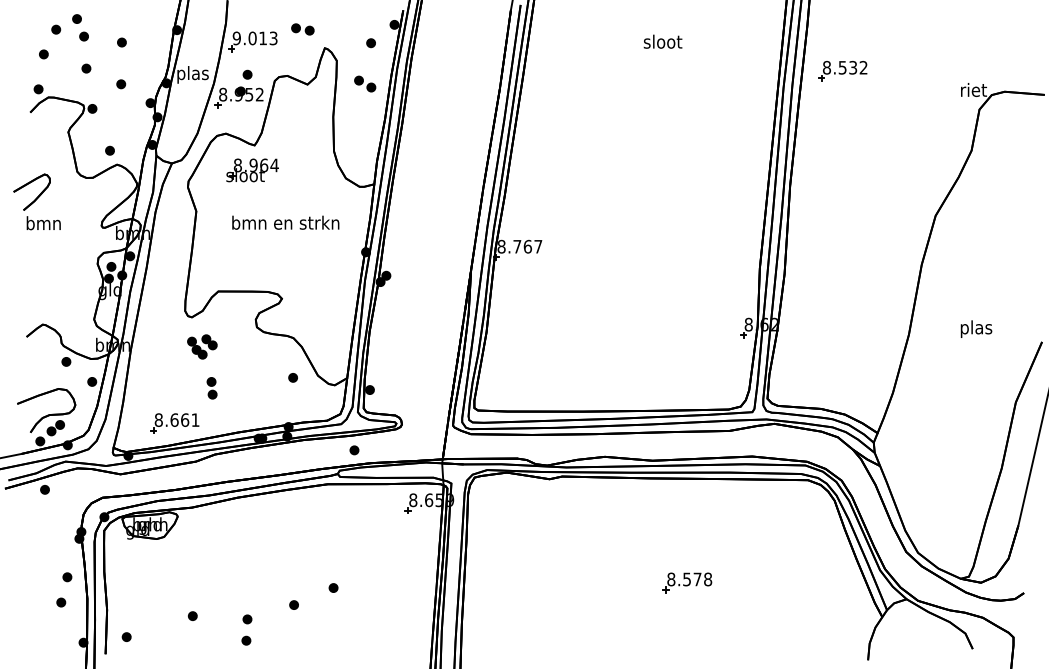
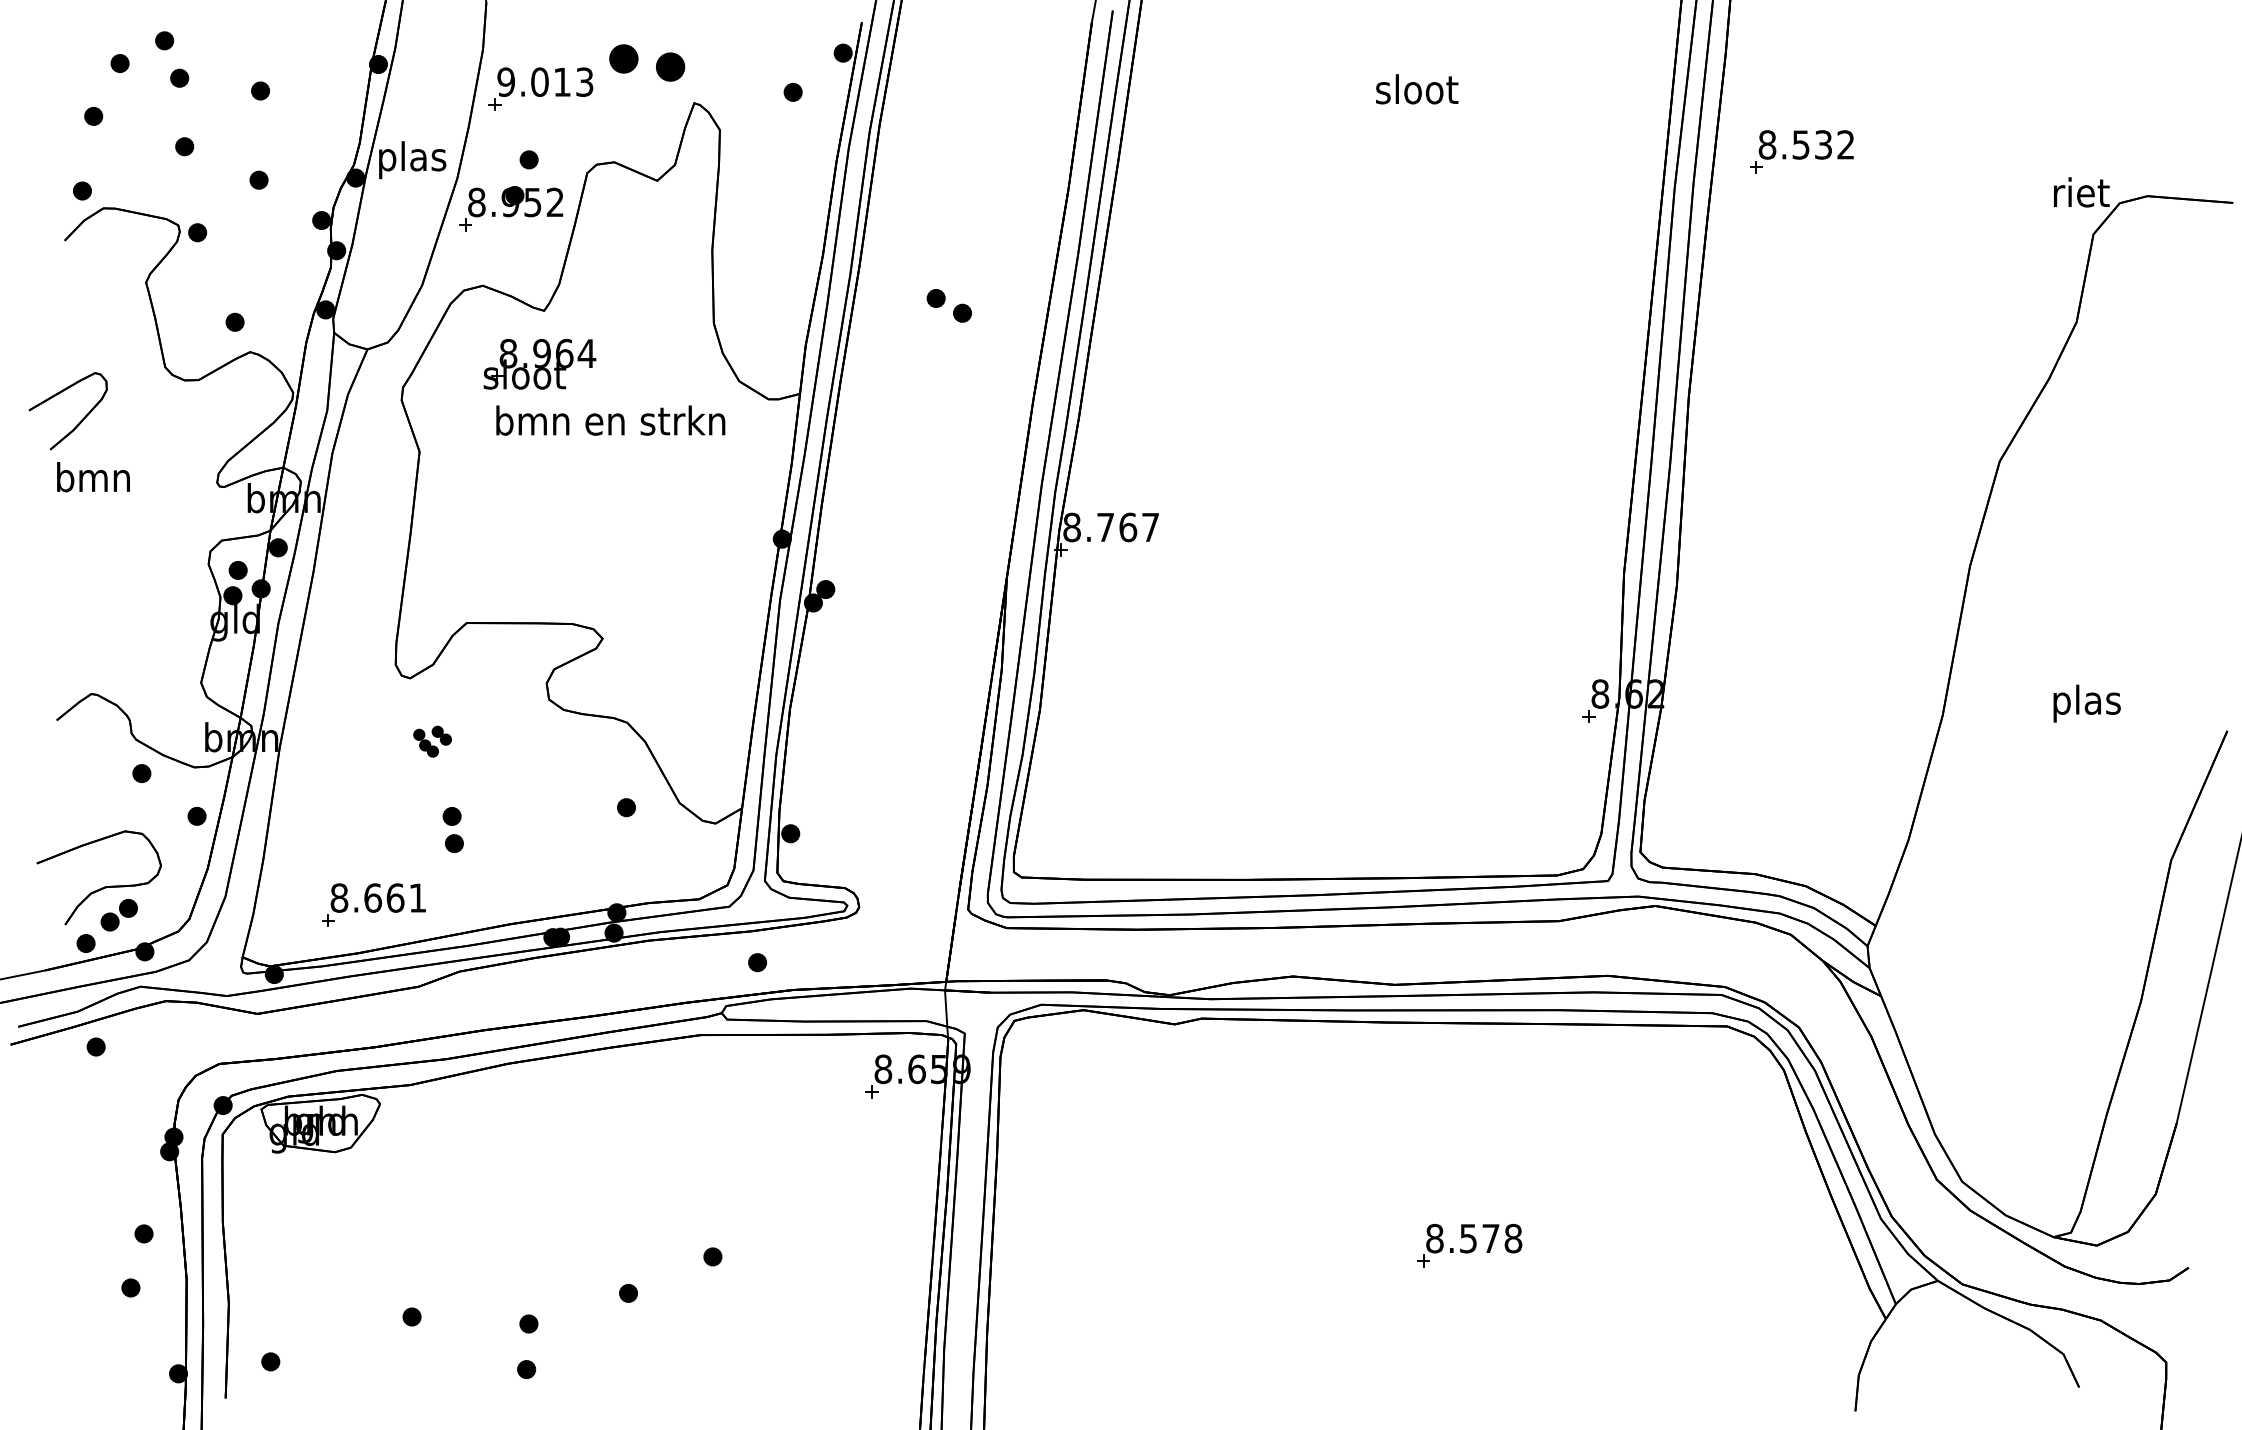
part: (302, 29) -> (646, 63), size x1.6
part: (365, 83) -> (950, 304), moved
text: (285, 222) -> (610, 420), moved
part: (202, 346) -> (432, 740), size x0.6

